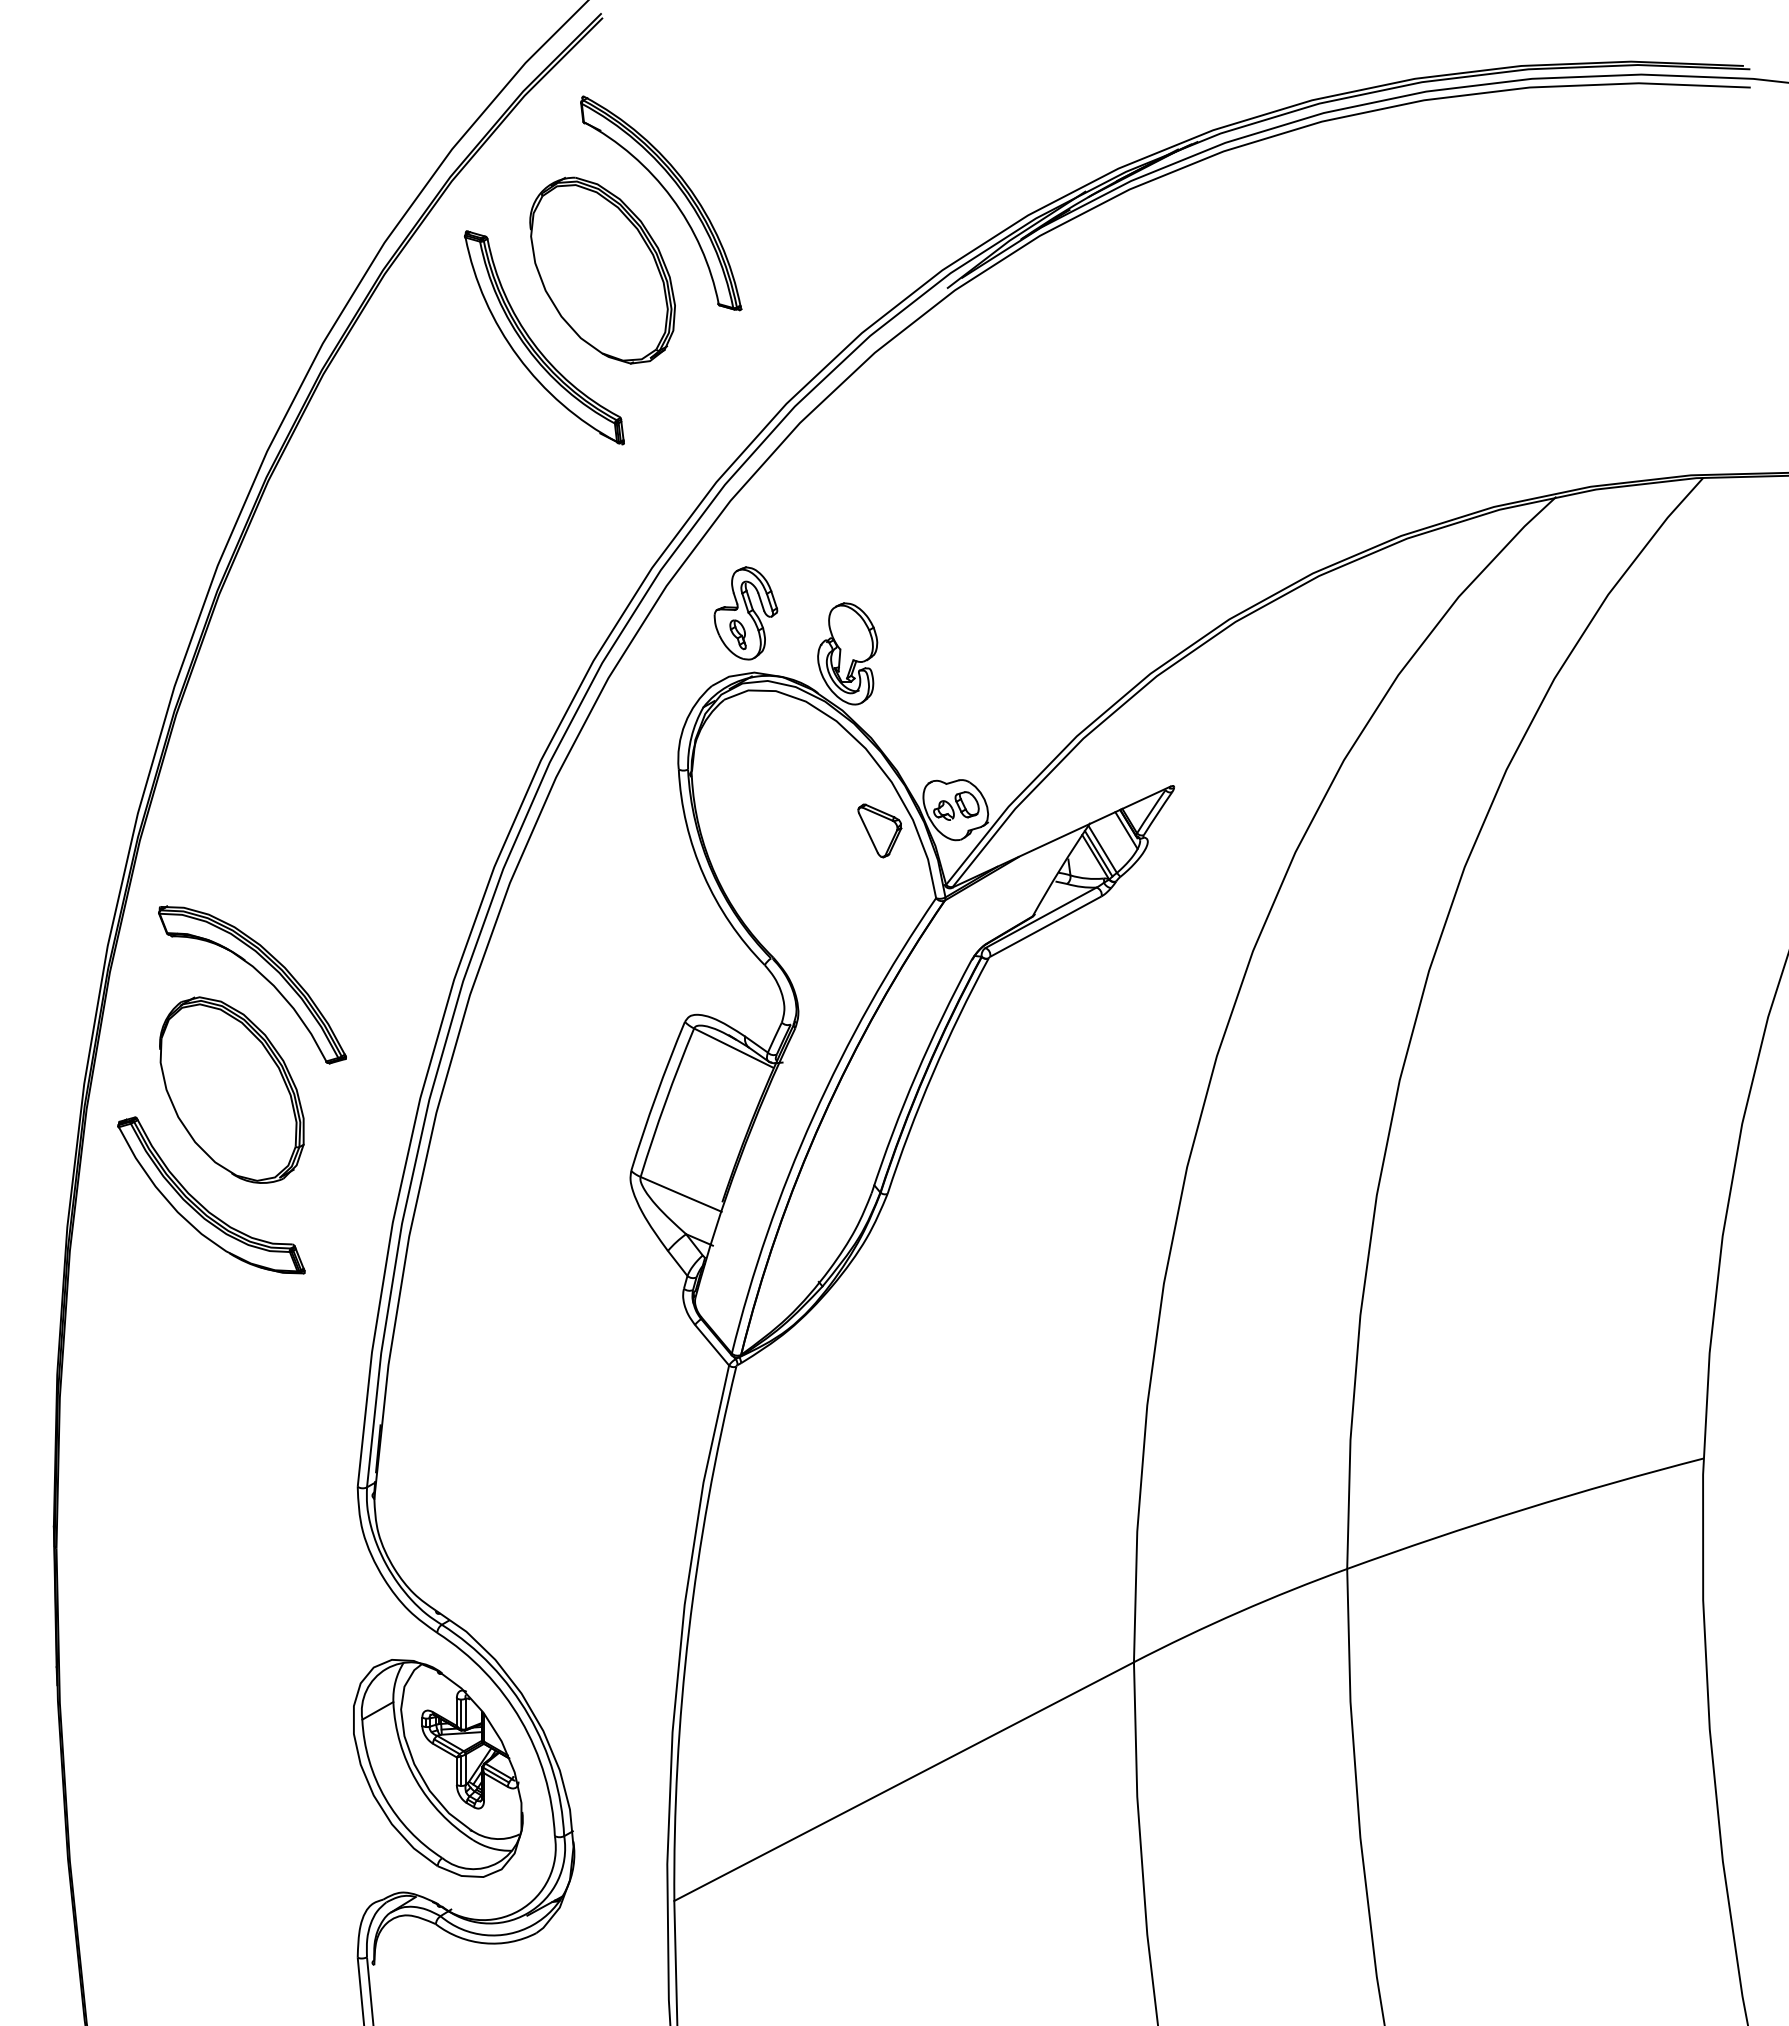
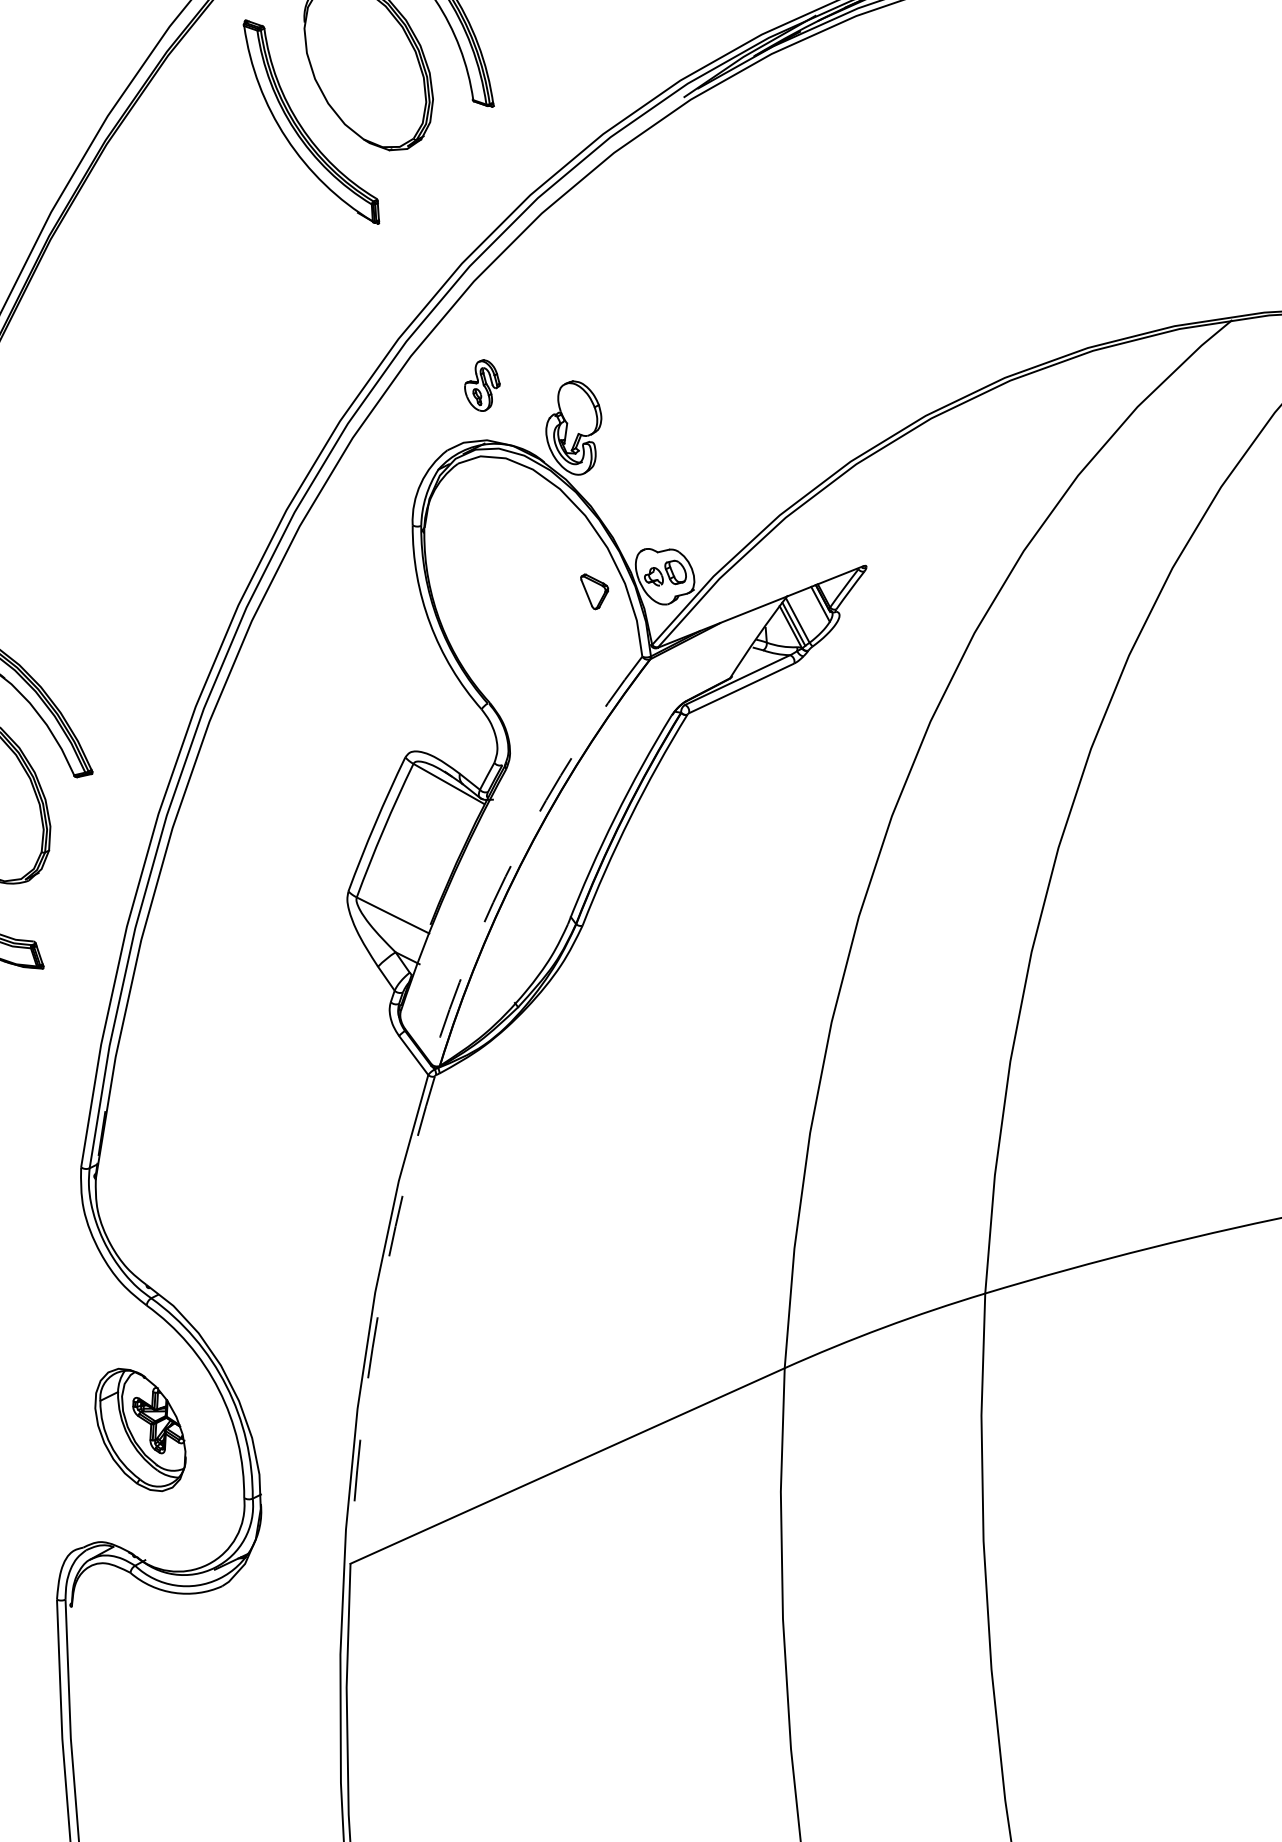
part: (745, 613) -> (481, 385), size x0.6
part: (879, 830) -> (593, 591), size x0.7
arc: (813, 1116) -> (518, 850), solid -> dashed
arc: (688, 1631) -> (377, 1317), solid -> dashed
part: (438, 1768) -> (140, 1430), size x0.6

